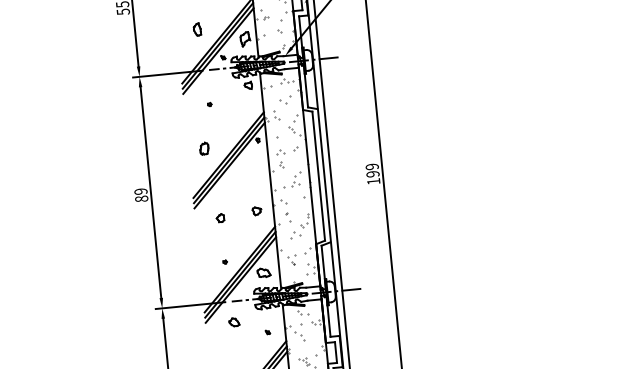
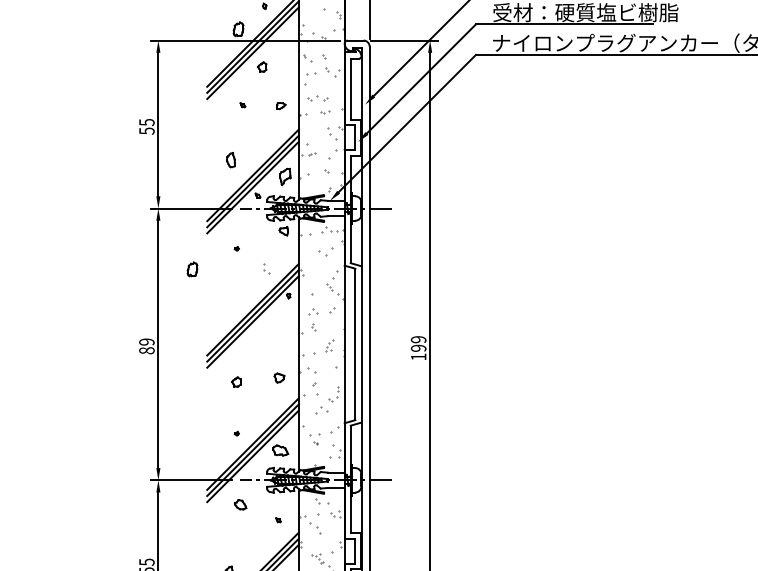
part: (276, 115) -> (266, 268), moved
part: (204, 148) -> (192, 269), moved
part: (296, 179) -> (329, 345), size x0.7

